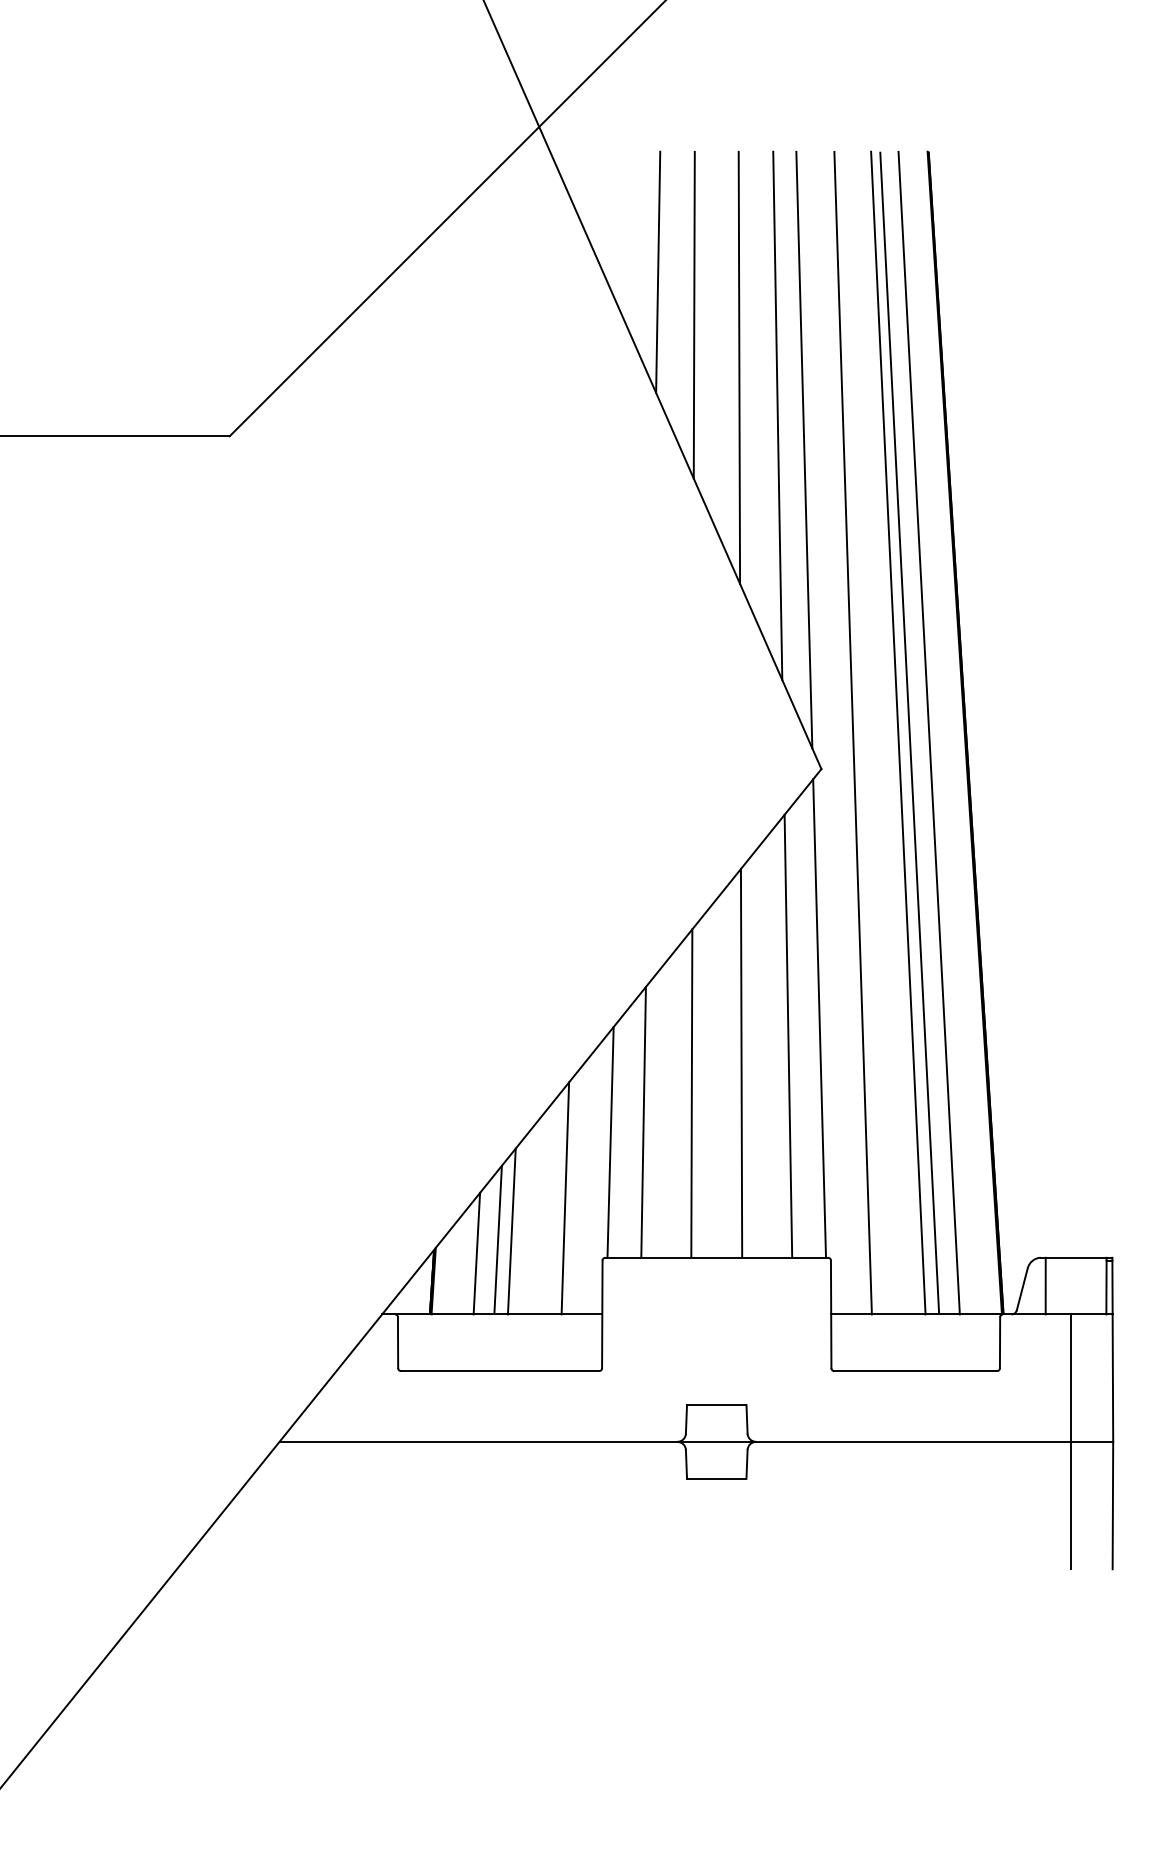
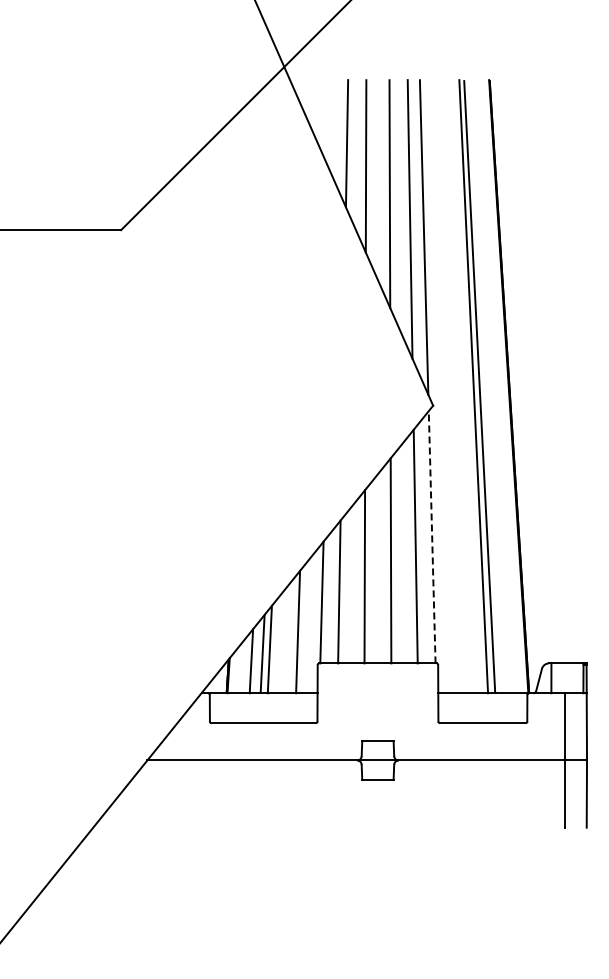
line: (852, 732) -> (449, 386), removed
line: (928, 732) -> (489, 386), removed
line: (820, 1017) -> (432, 536), solid -> dashed

